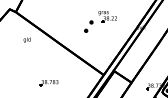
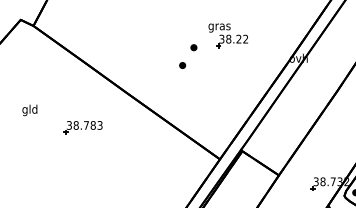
text: (26, 39) -> (28, 109), moved
part: (48, 83) -> (81, 128), moved

